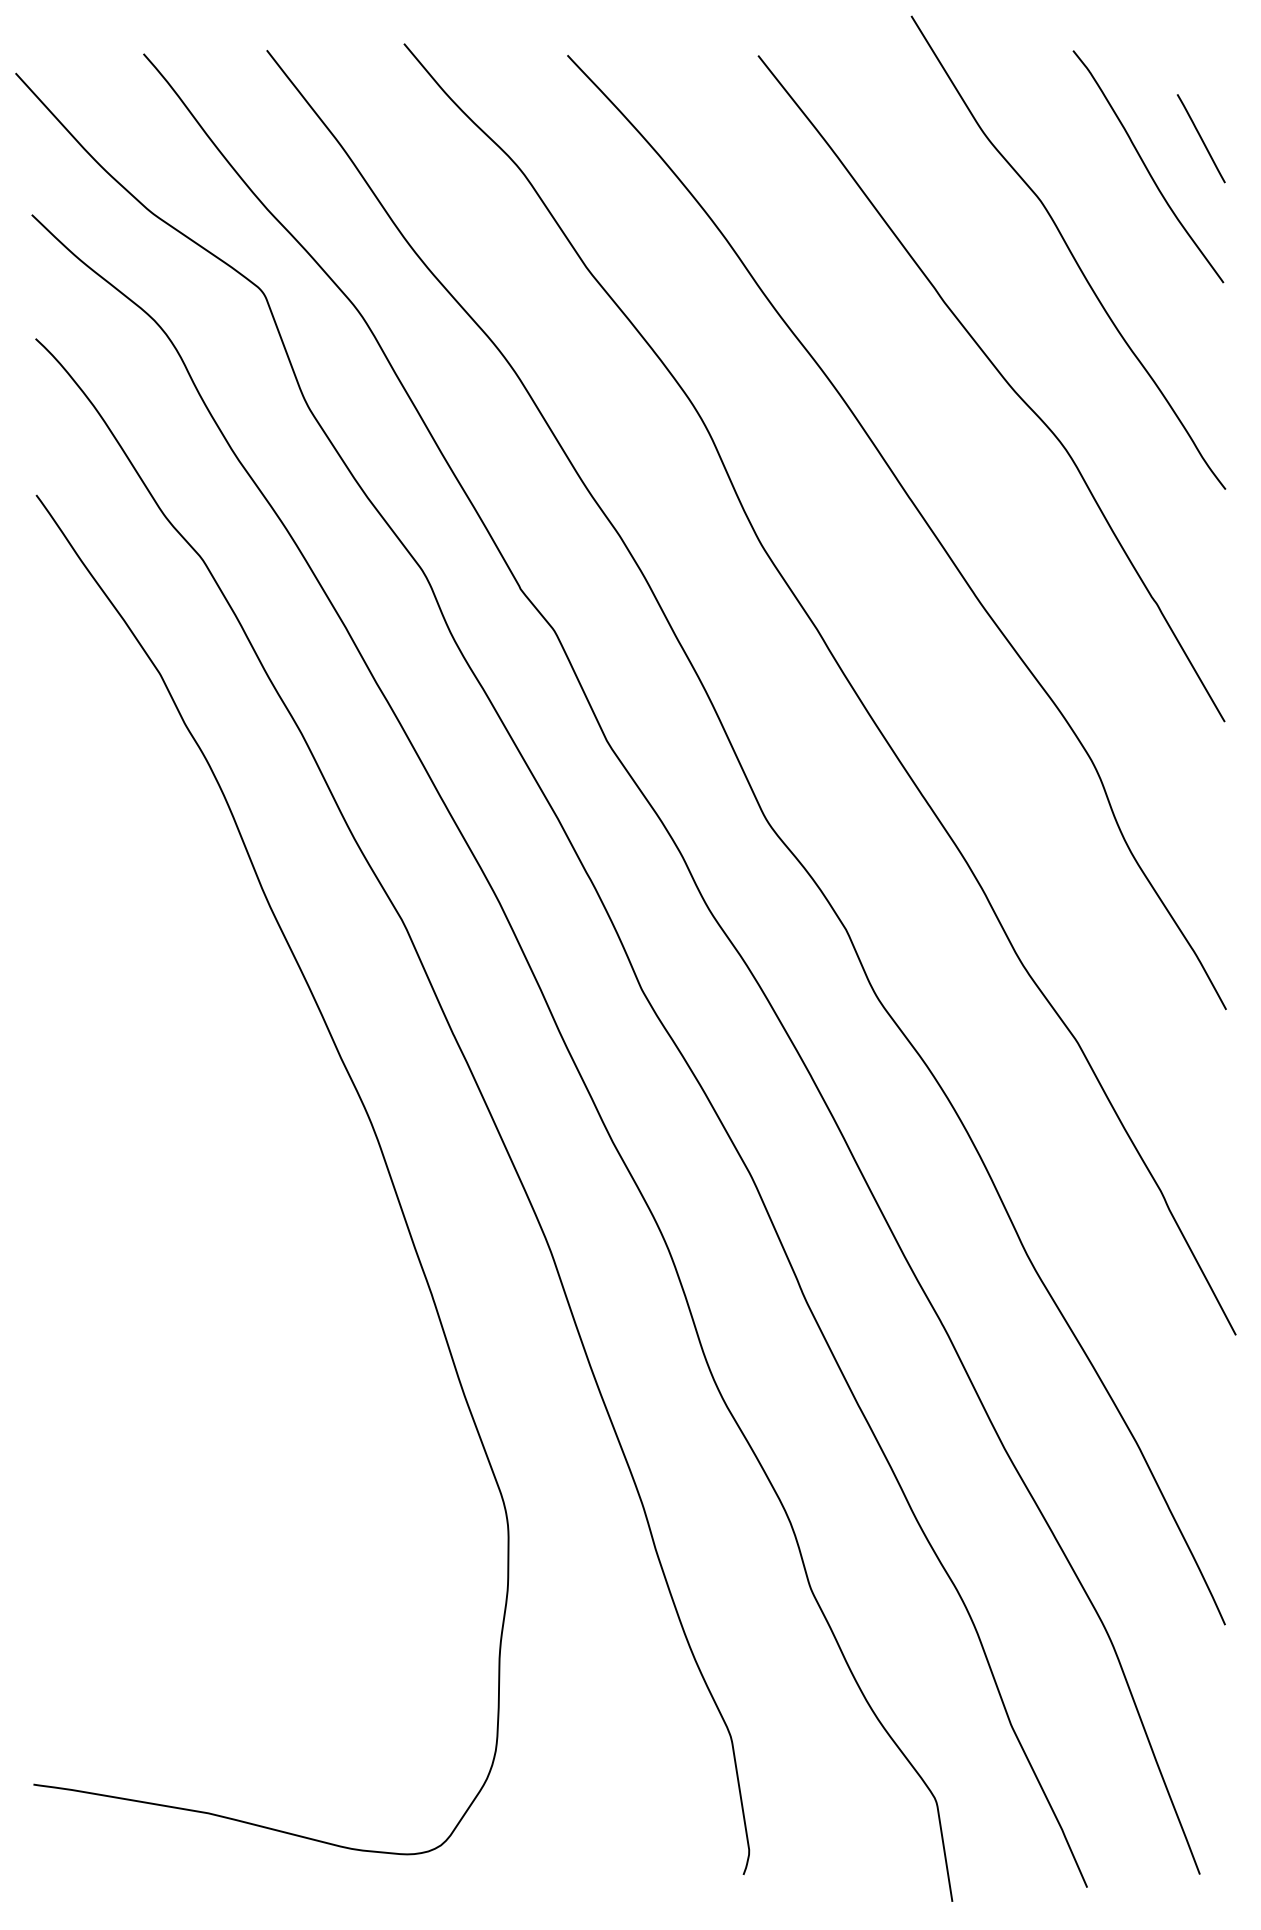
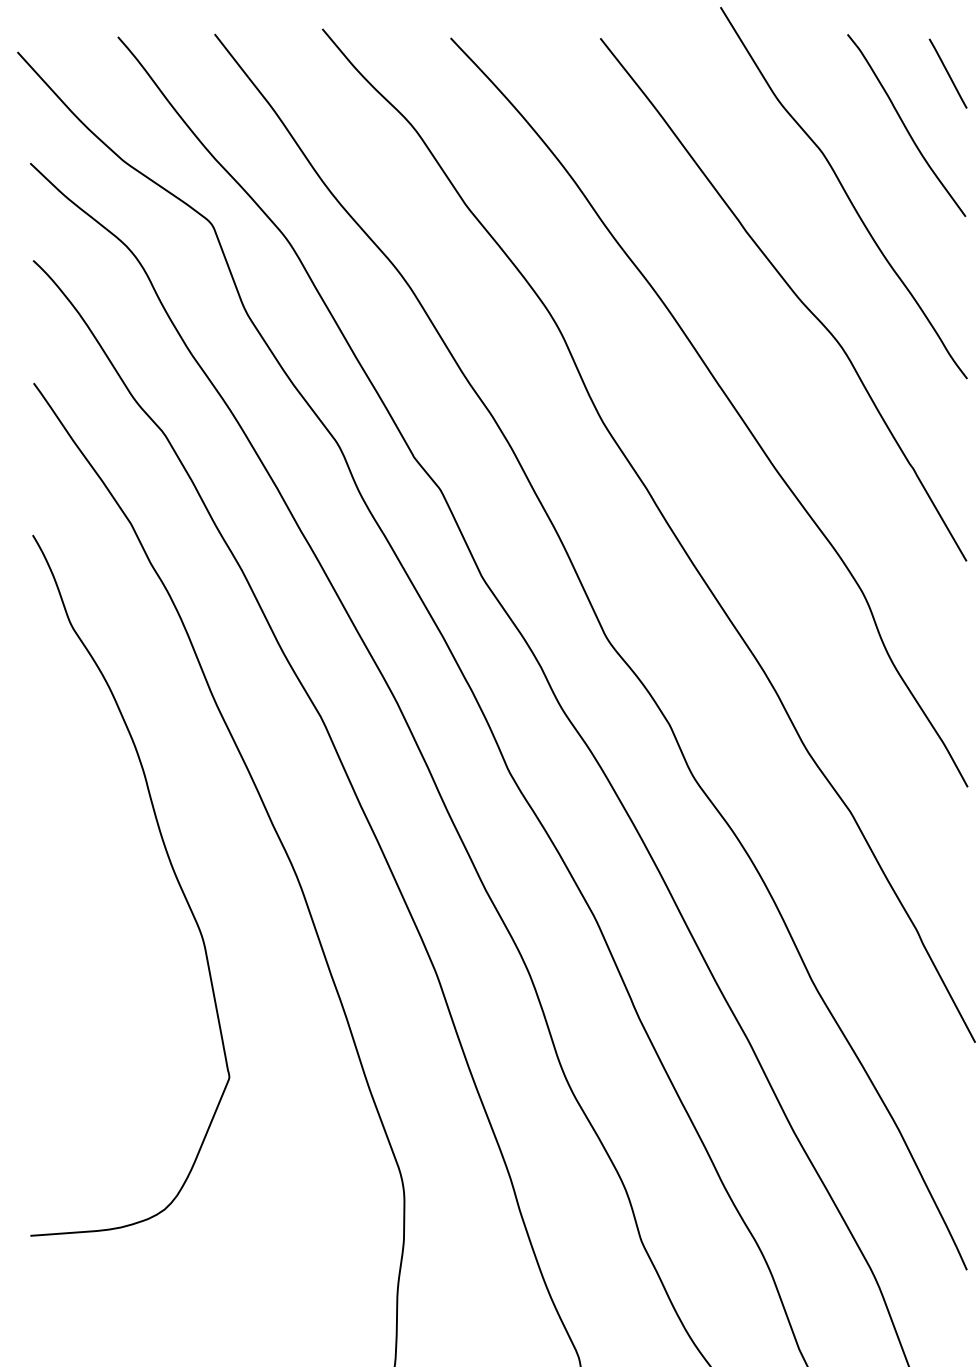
line: (1201, 138) -> (948, 73), moved
curve: (213, 1116) -> (172, 870), added

